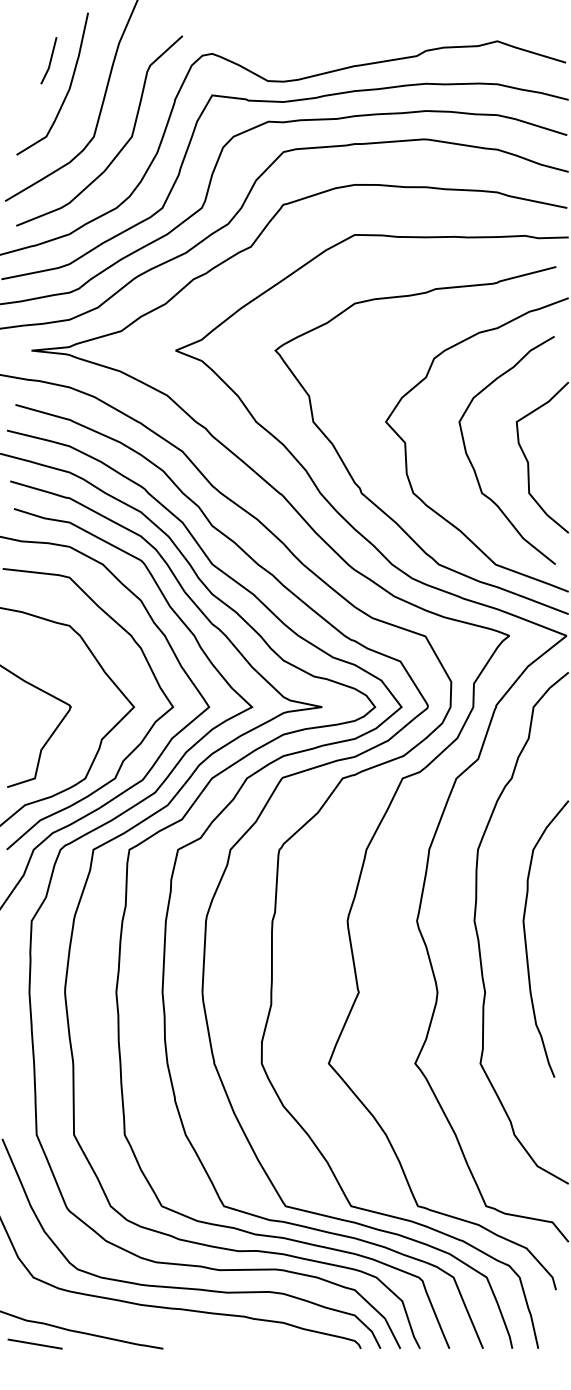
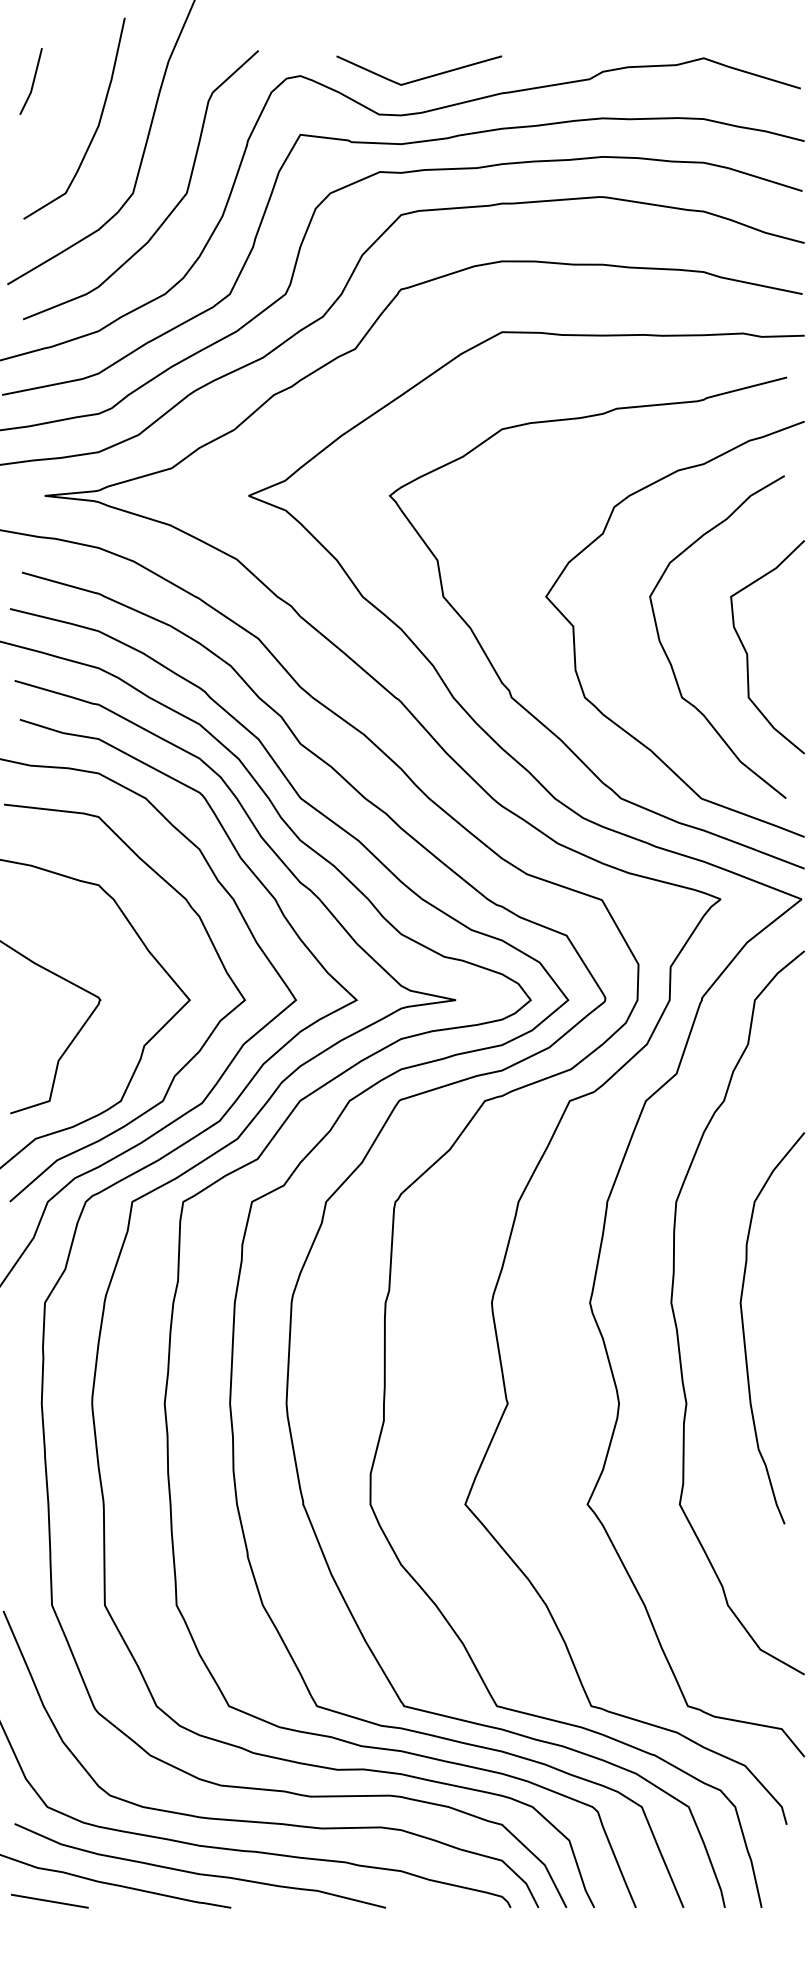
curve: (295, 55) -> (418, 78), added
line: (49, 60) -> (31, 81), moved
curve: (139, 1323) -> (197, 1872), added

